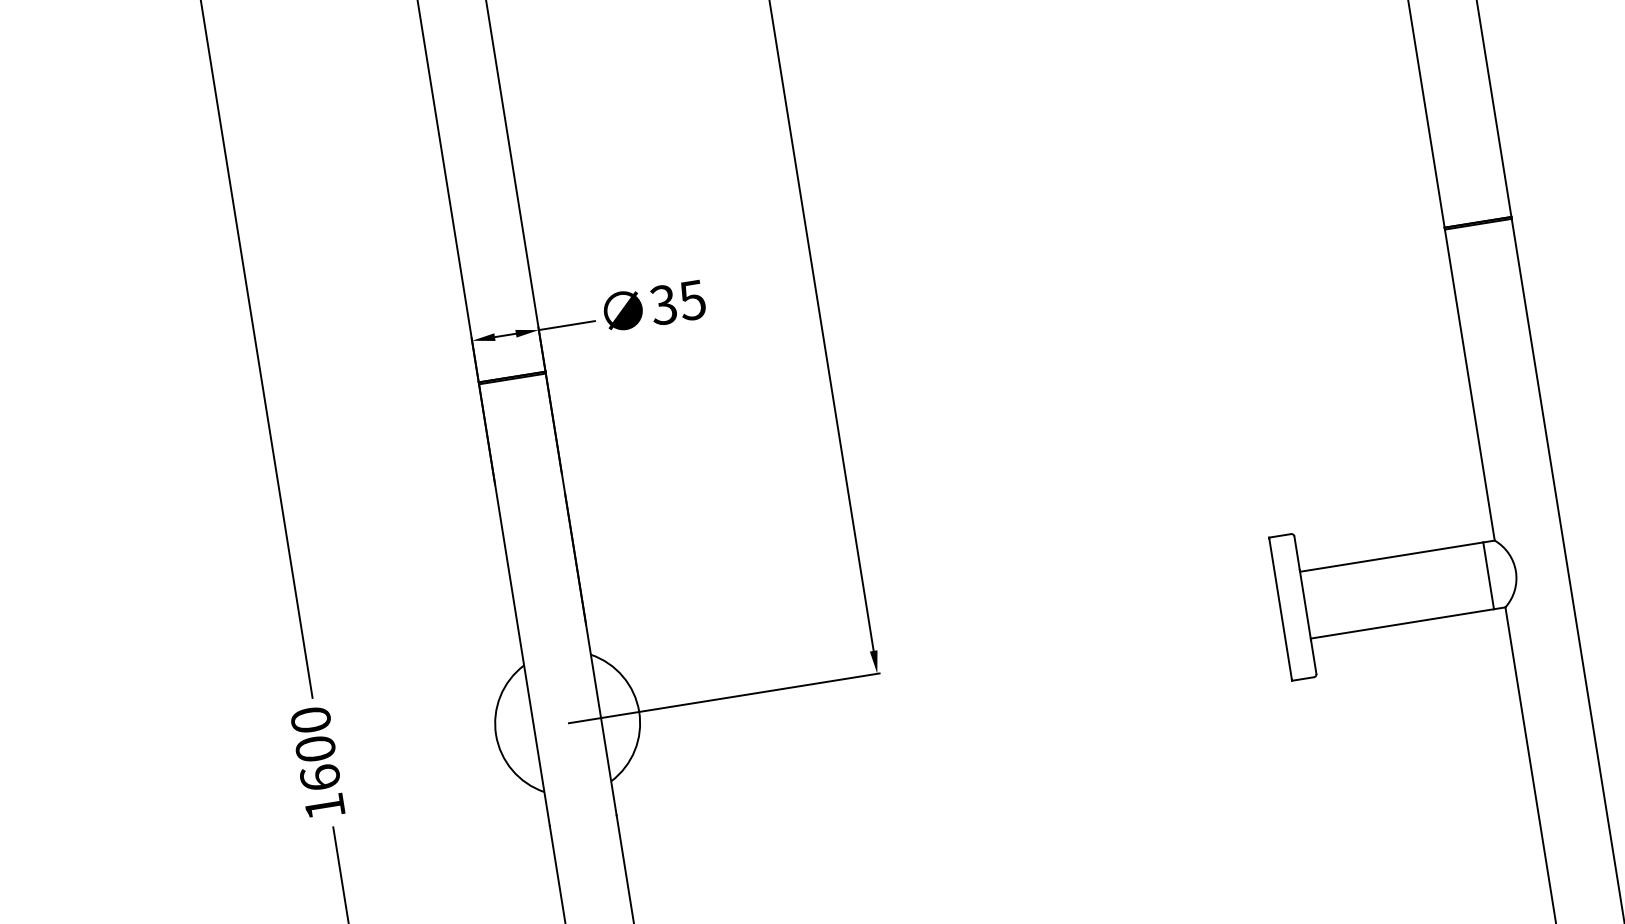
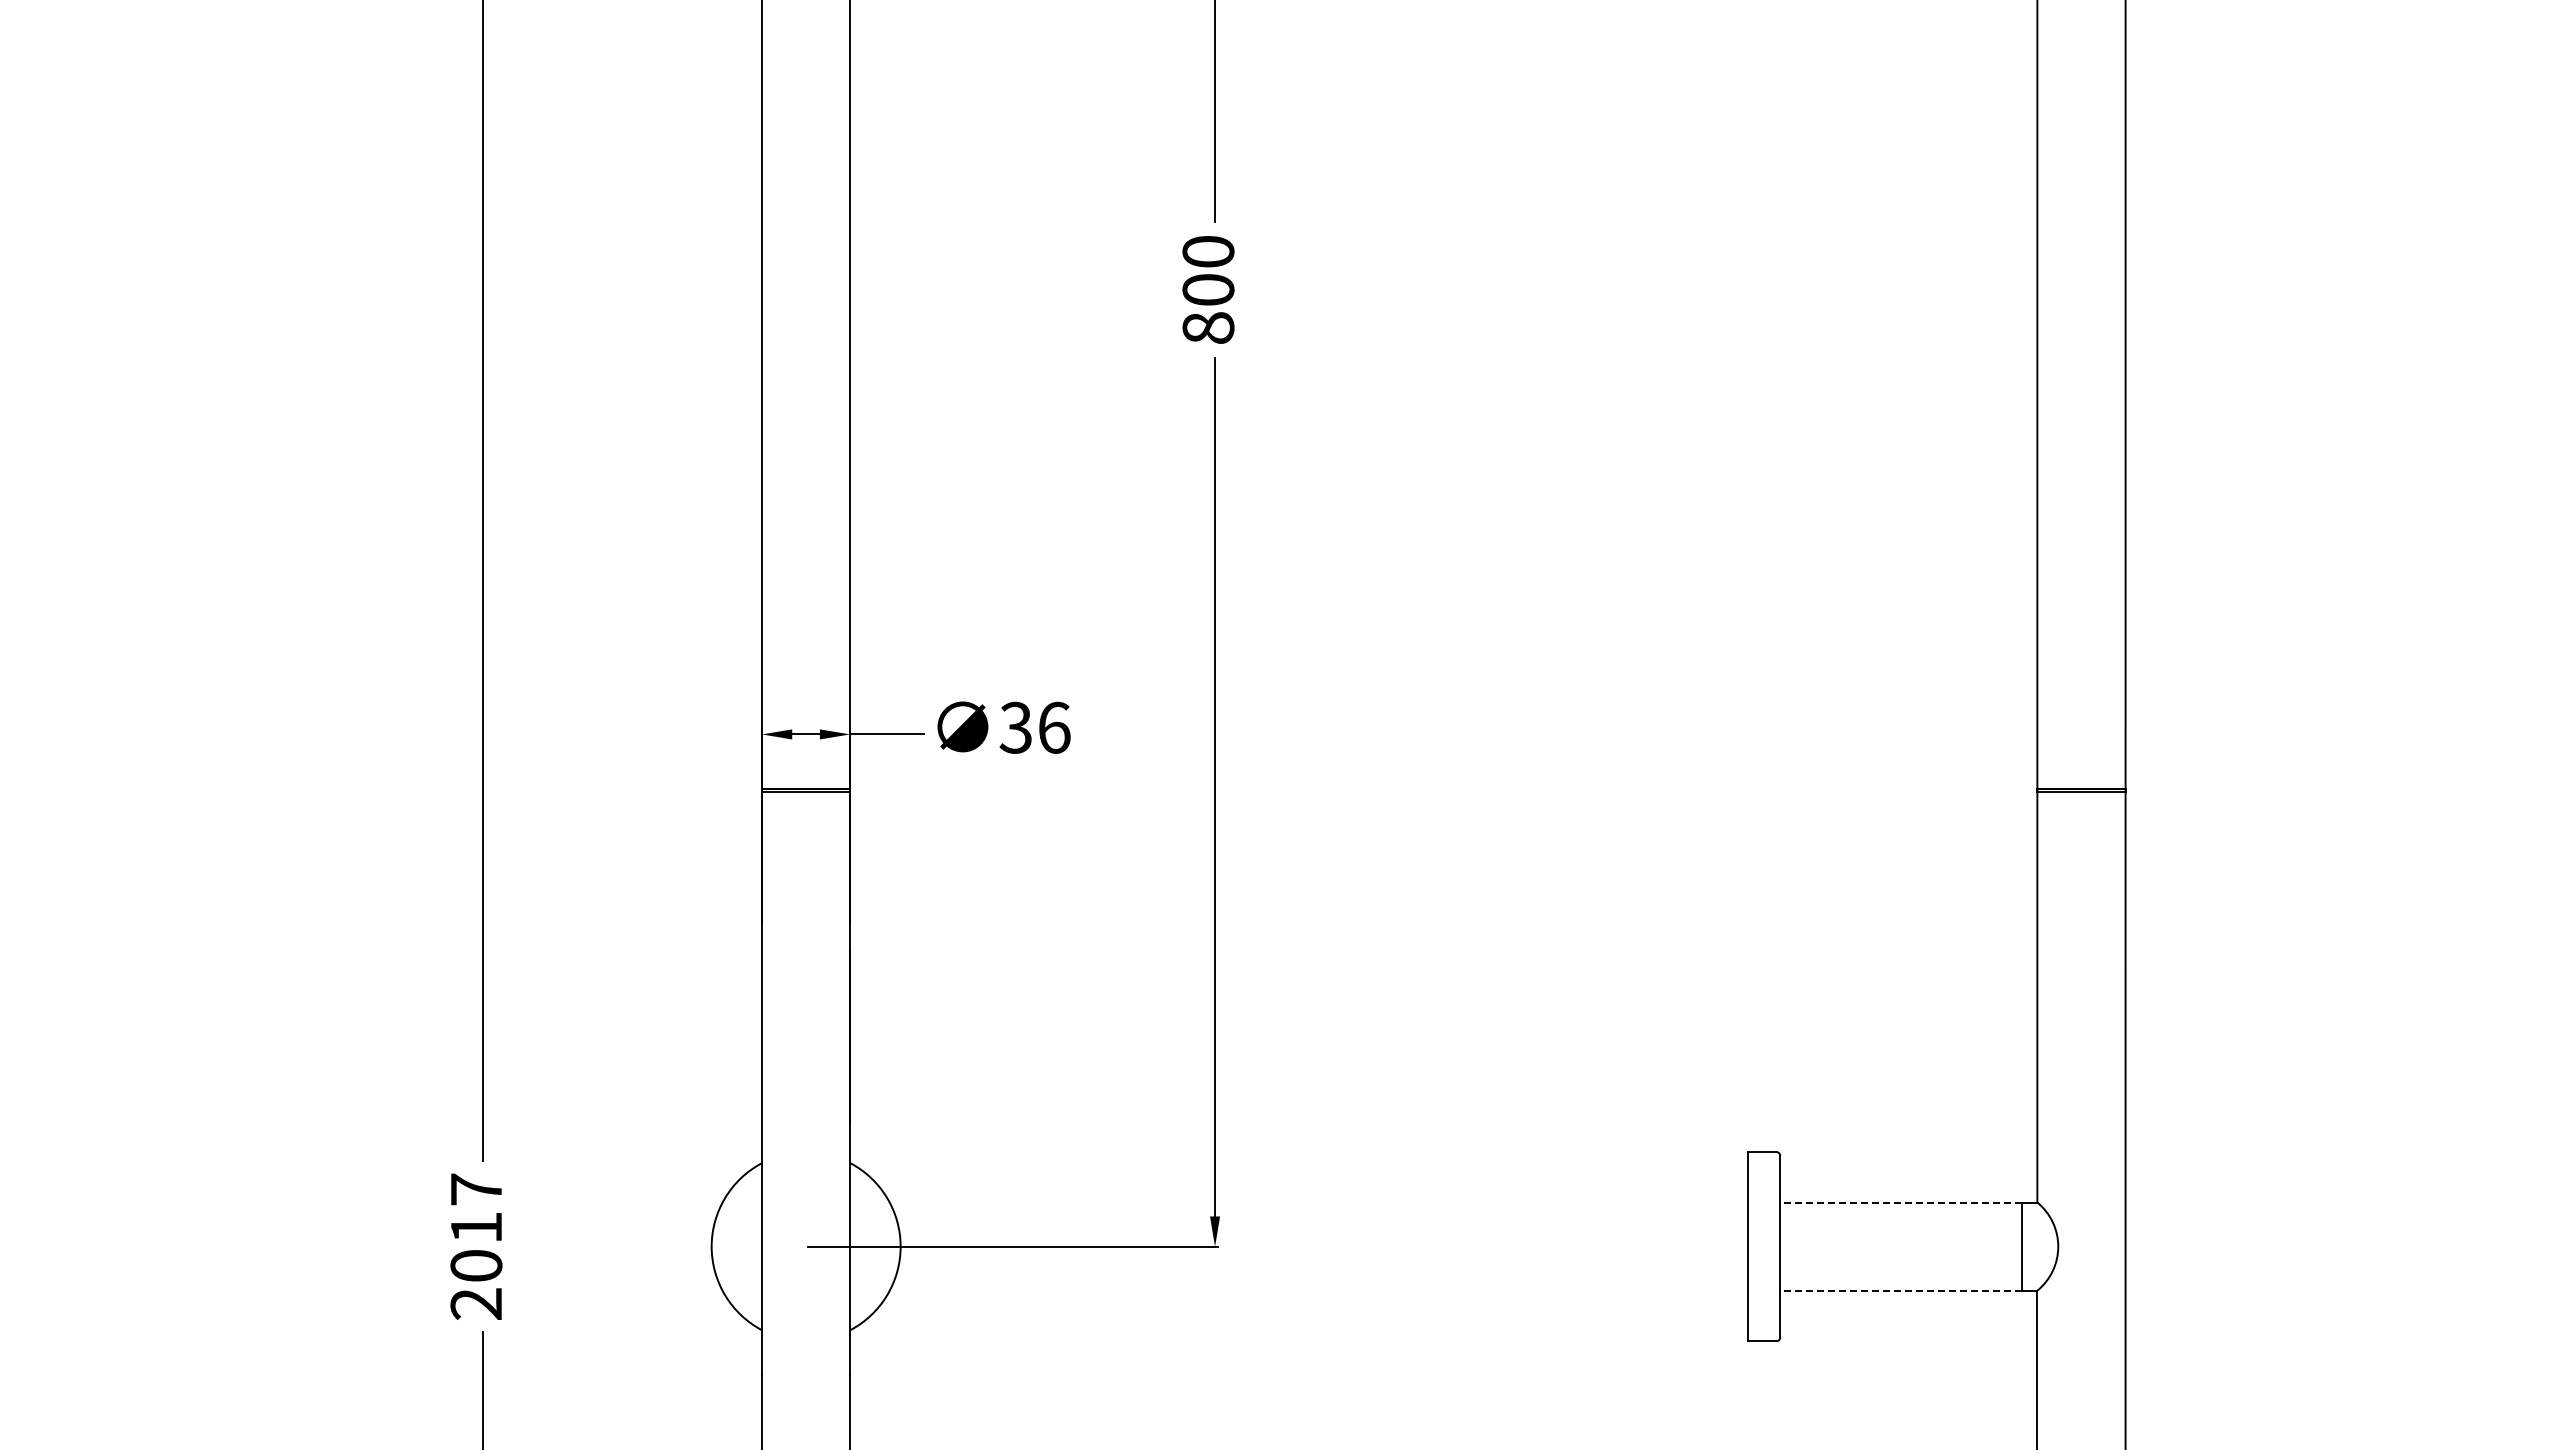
text: (691, 300) -> (1053, 727), 35 -> 36
line: (1391, 557) -> (1901, 1202), solid -> dashed
line: (1402, 623) -> (1901, 1290), solid -> dashed
text: (317, 763) -> (476, 1246), 1600 -> 2017

